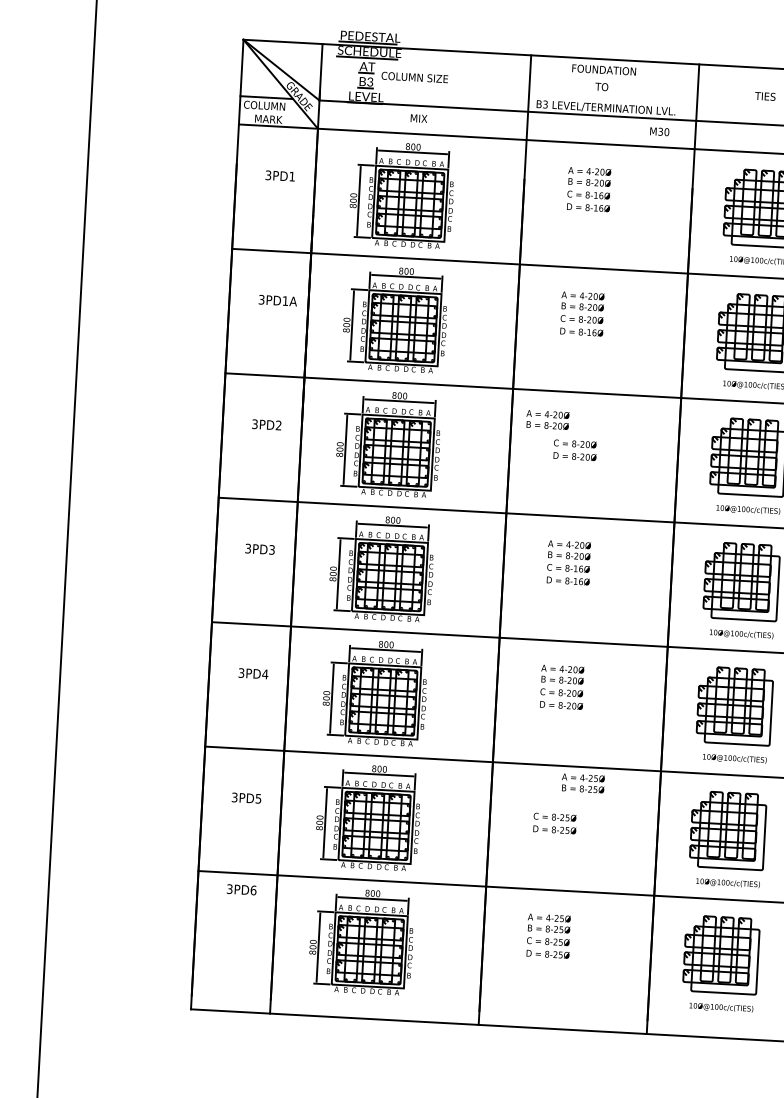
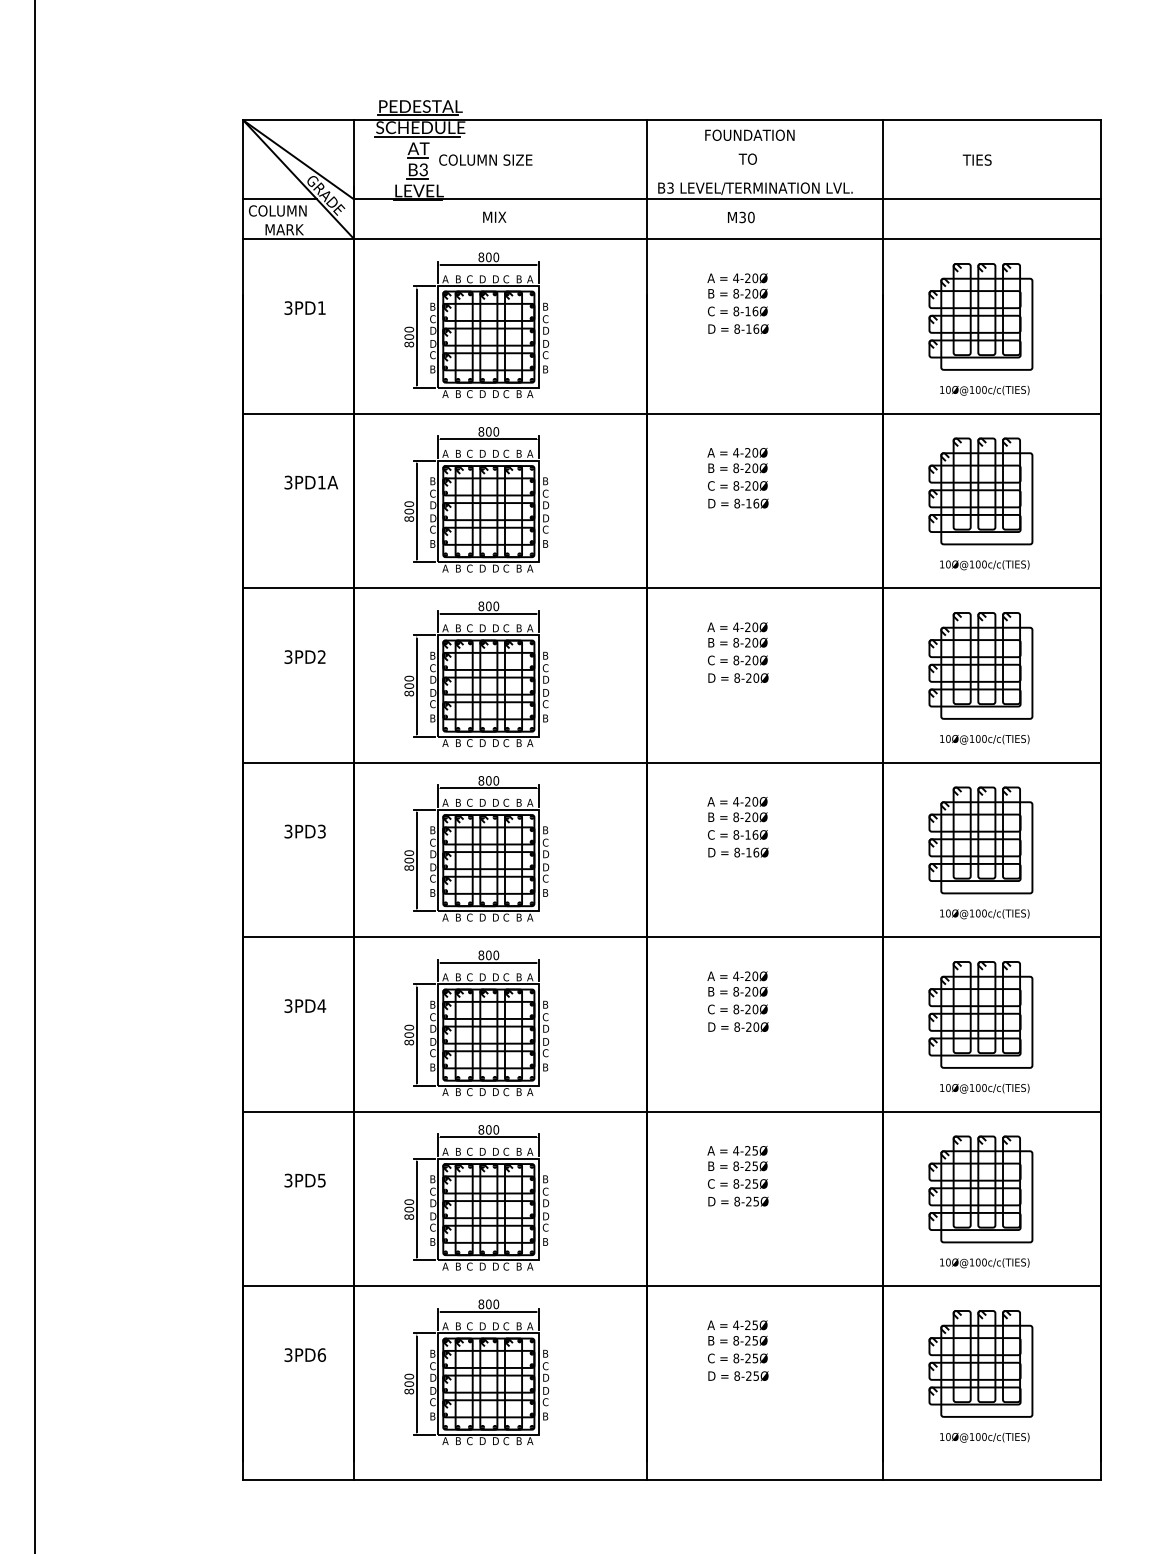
text: (659, 131) -> (741, 217), moved
text: (547, 419) -> (737, 634), moved
text: (583, 783) -> (737, 1158), moved
text: (241, 889) -> (305, 1354), moved

